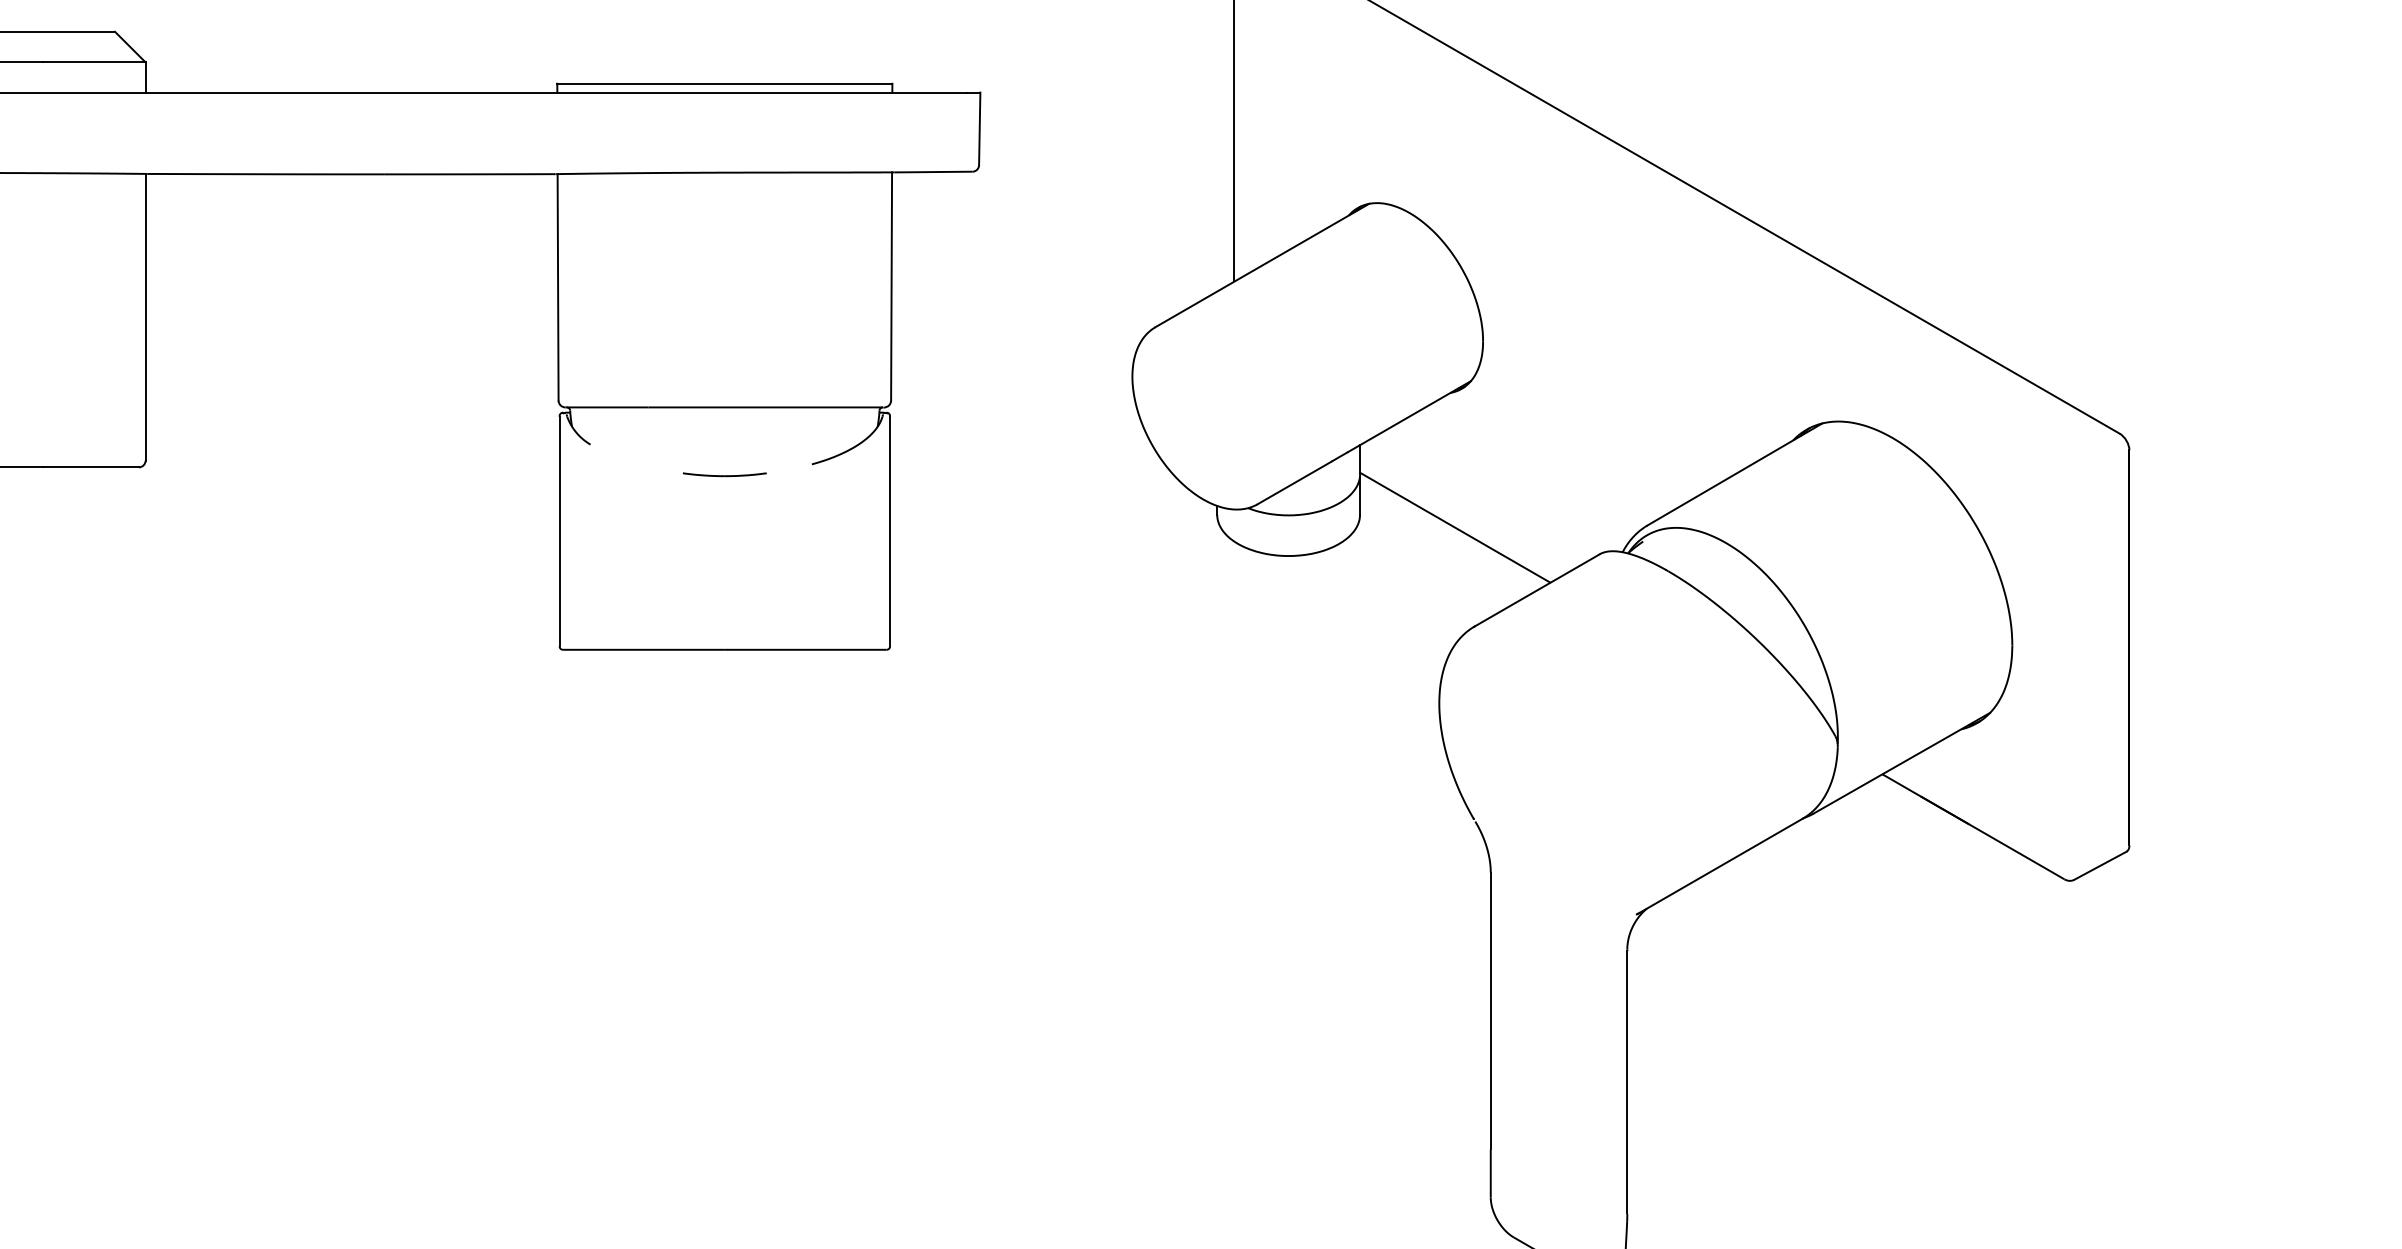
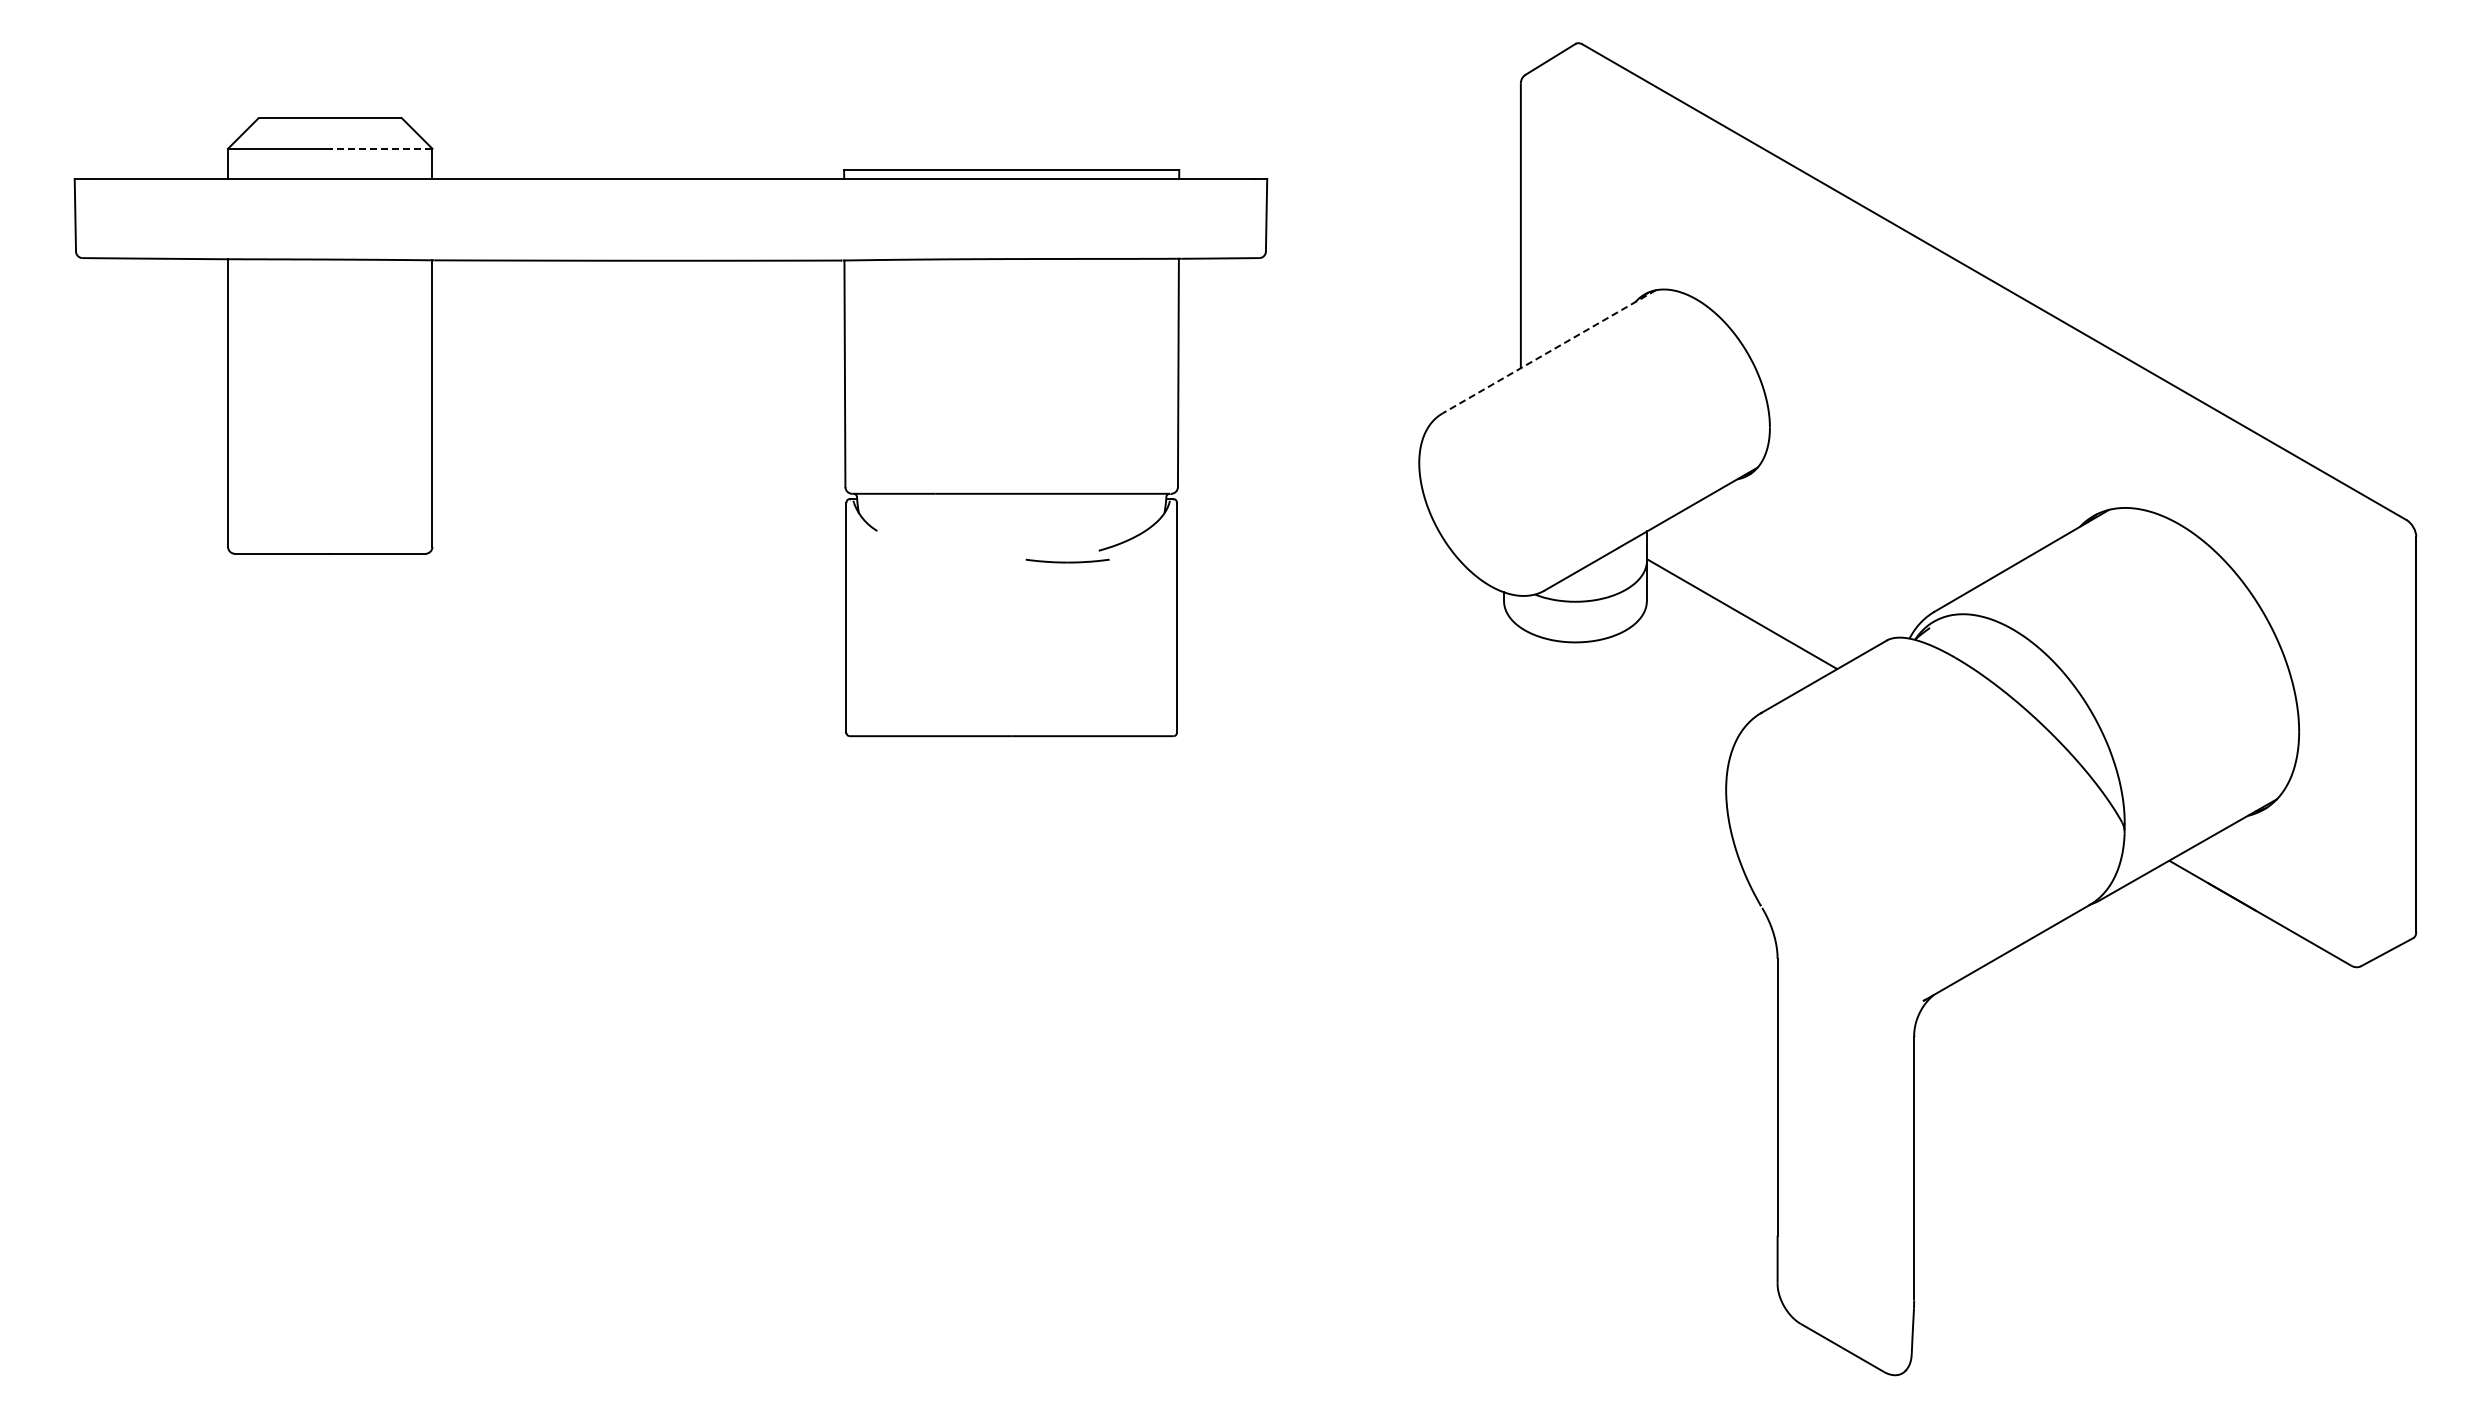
line: (93, 62) -> (380, 148), solid -> dashed
line: (1261, 266) -> (1548, 352), solid -> dashed
part: (724, 474) -> (1067, 560), moved

